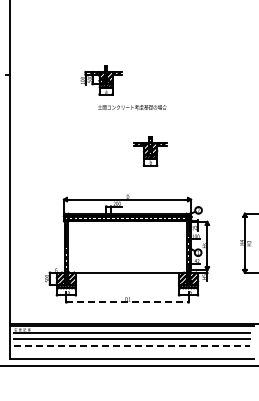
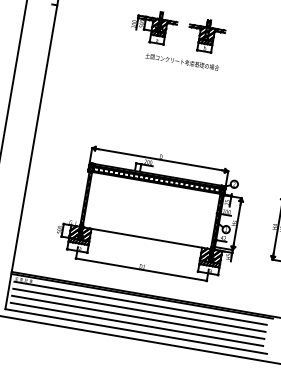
part: (150, 151) -> (206, 36), moved
line: (127, 302) -> (141, 269), dashed -> solid
line: (131, 346) -> (137, 317), dashed -> solid
line: (131, 352) -> (136, 324), added

